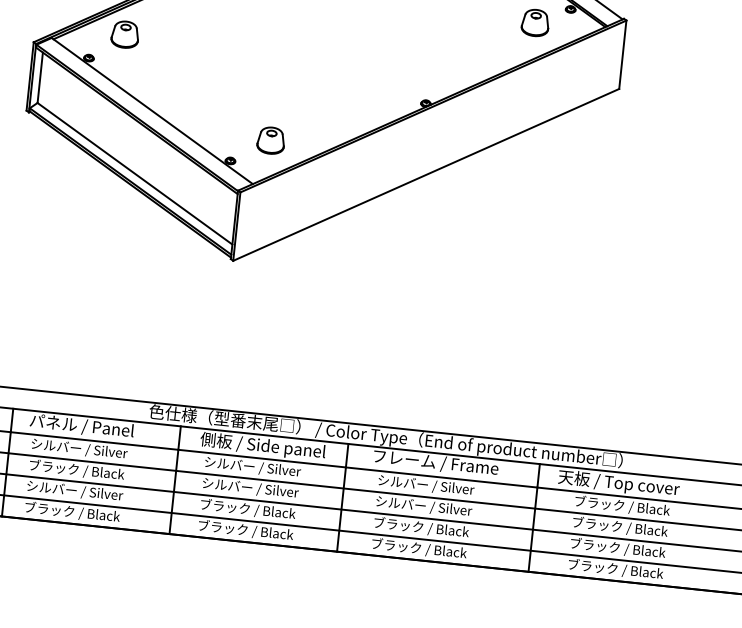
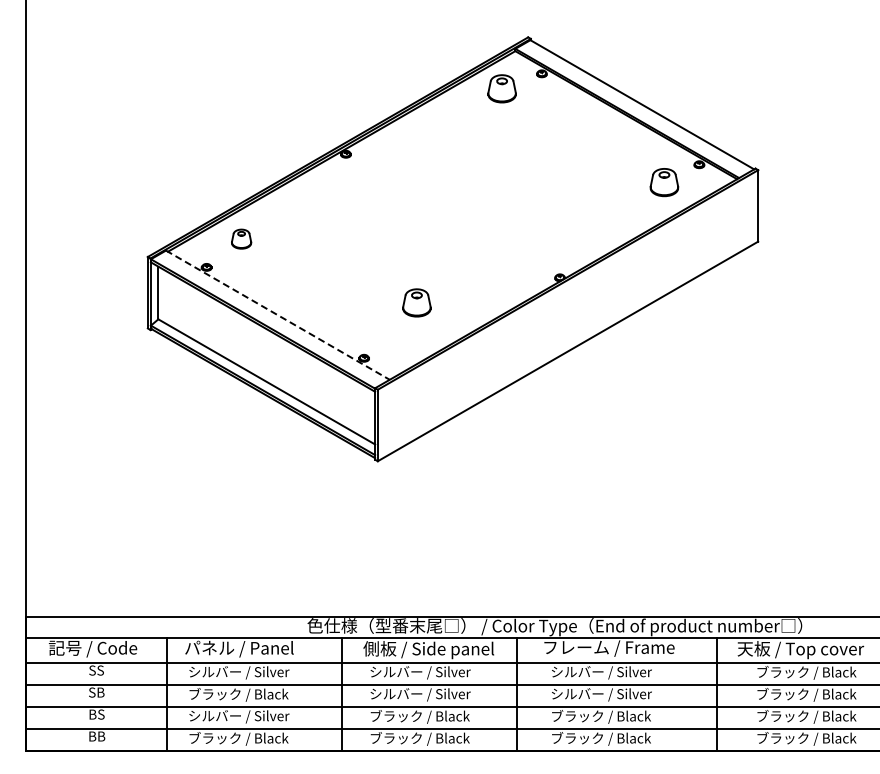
part: (125, 33) -> (241, 238), size x0.7
line: (152, 111) -> (278, 315), solid -> dashed
part: (270, 140) -> (416, 302), moved

